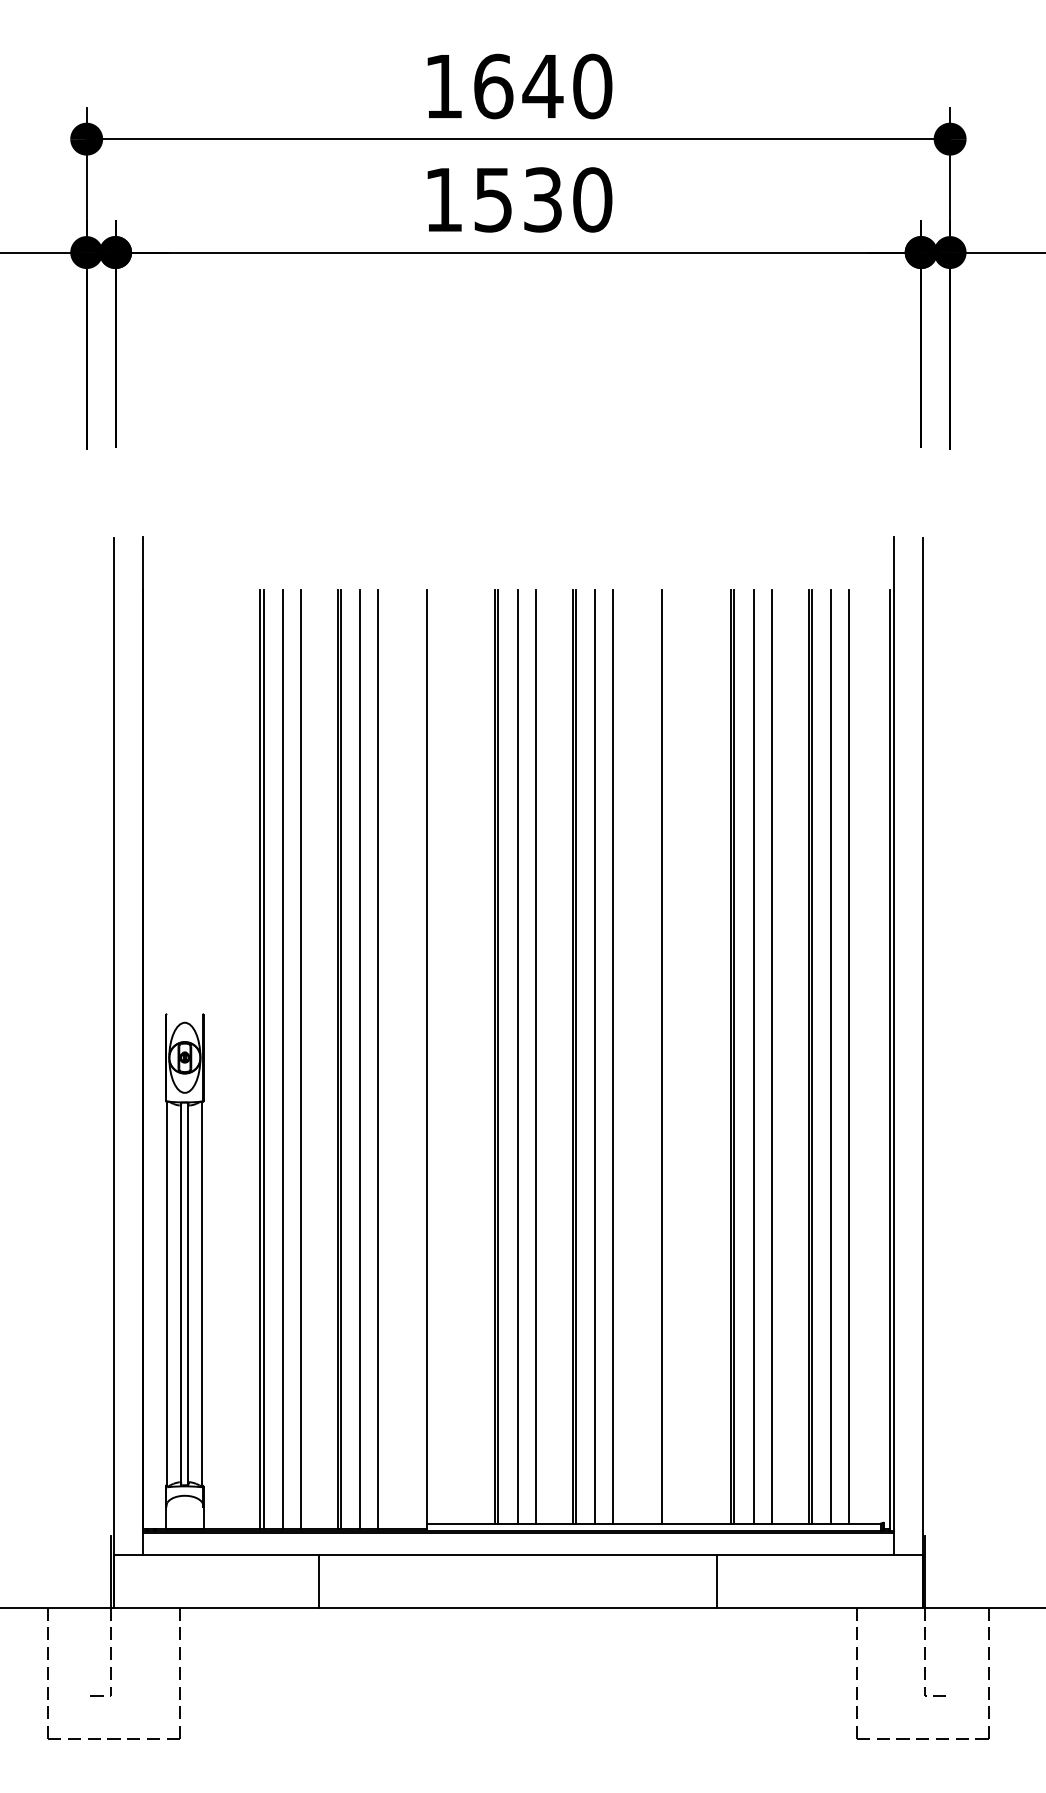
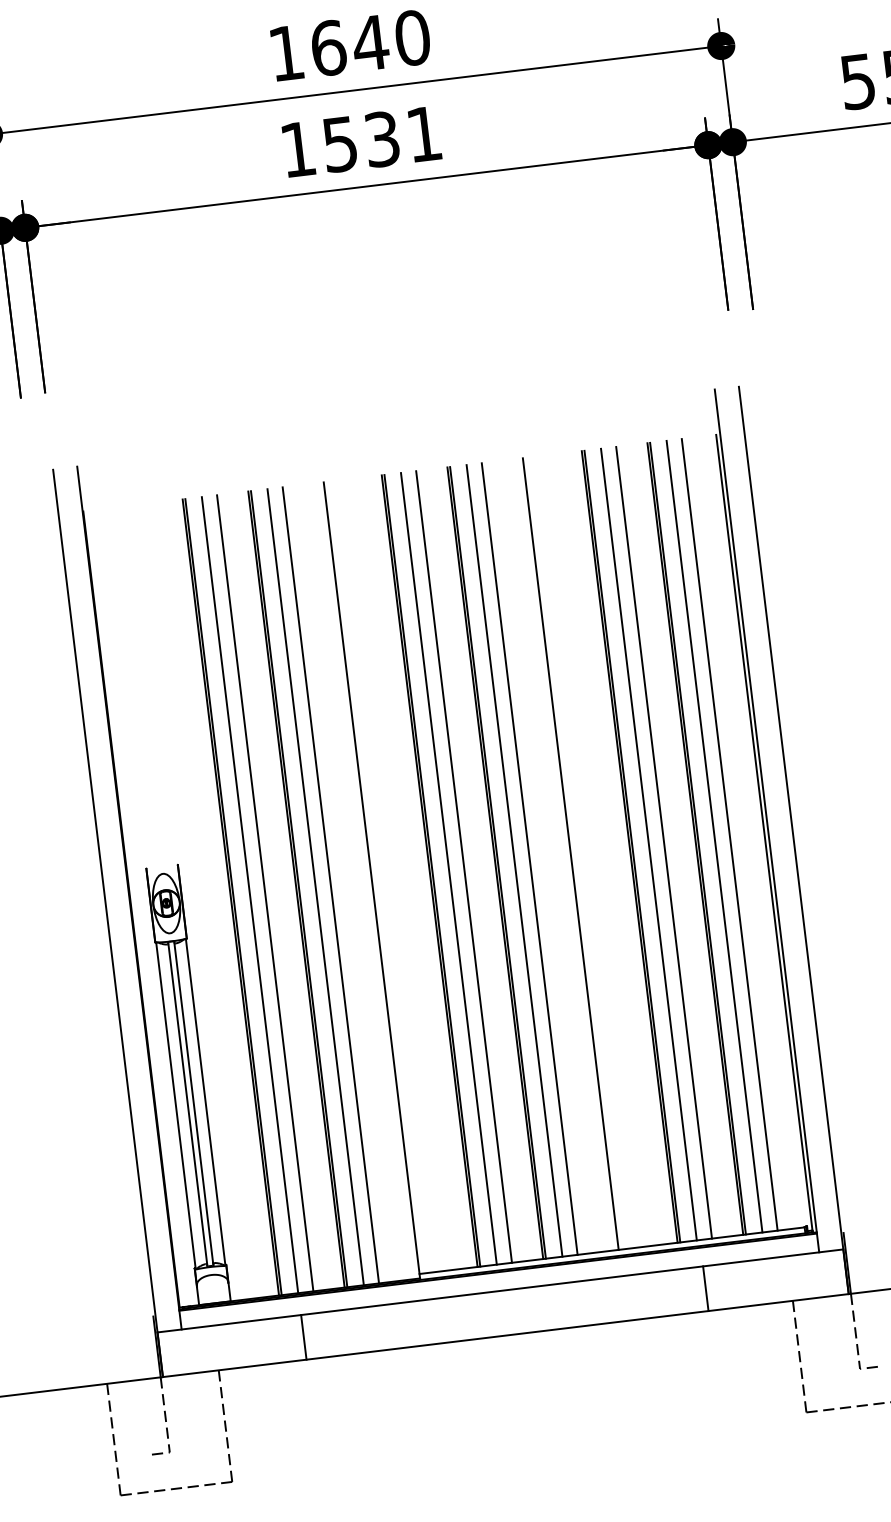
text: (592, 199) -> (424, 133), 1530 -> 1531
line: (319, 1580) -> (303, 1336), moved
line: (717, 1580) -> (705, 1288), moved

